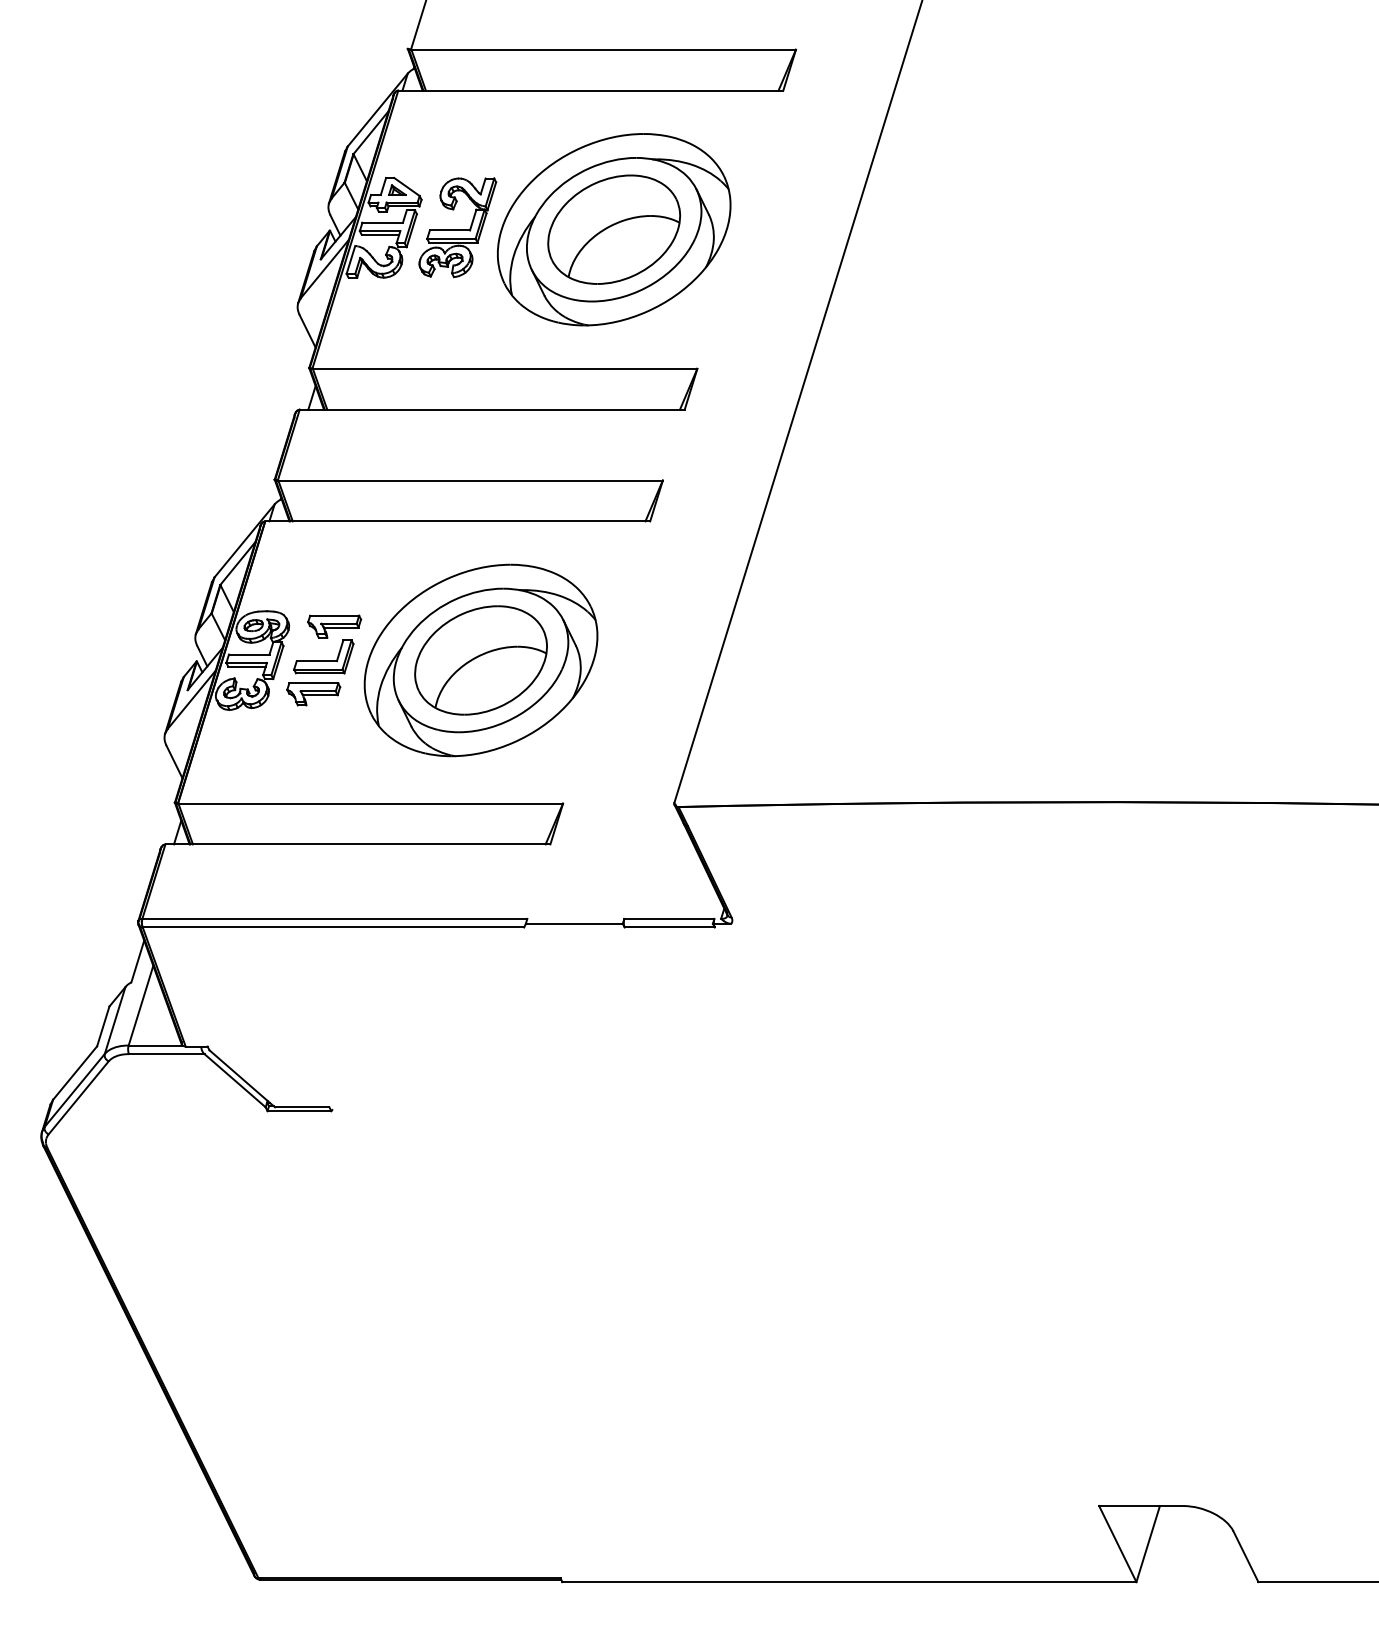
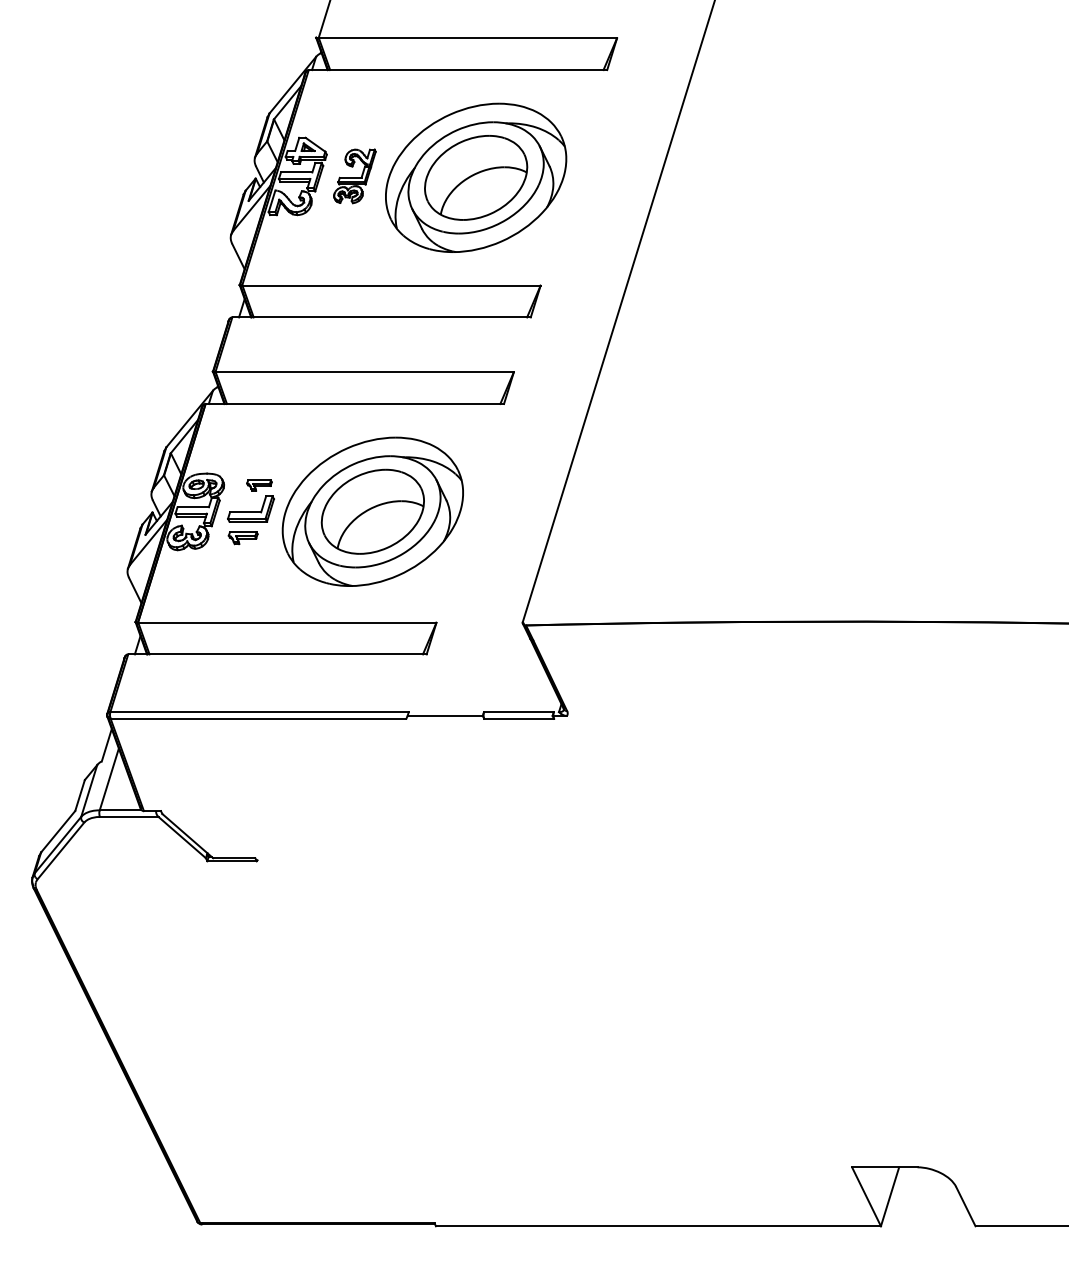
part: (457, 227) -> (354, 176), size x0.7
part: (334, 626) -> (259, 485), size x0.6
part: (313, 694) -> (243, 538), size x0.7

